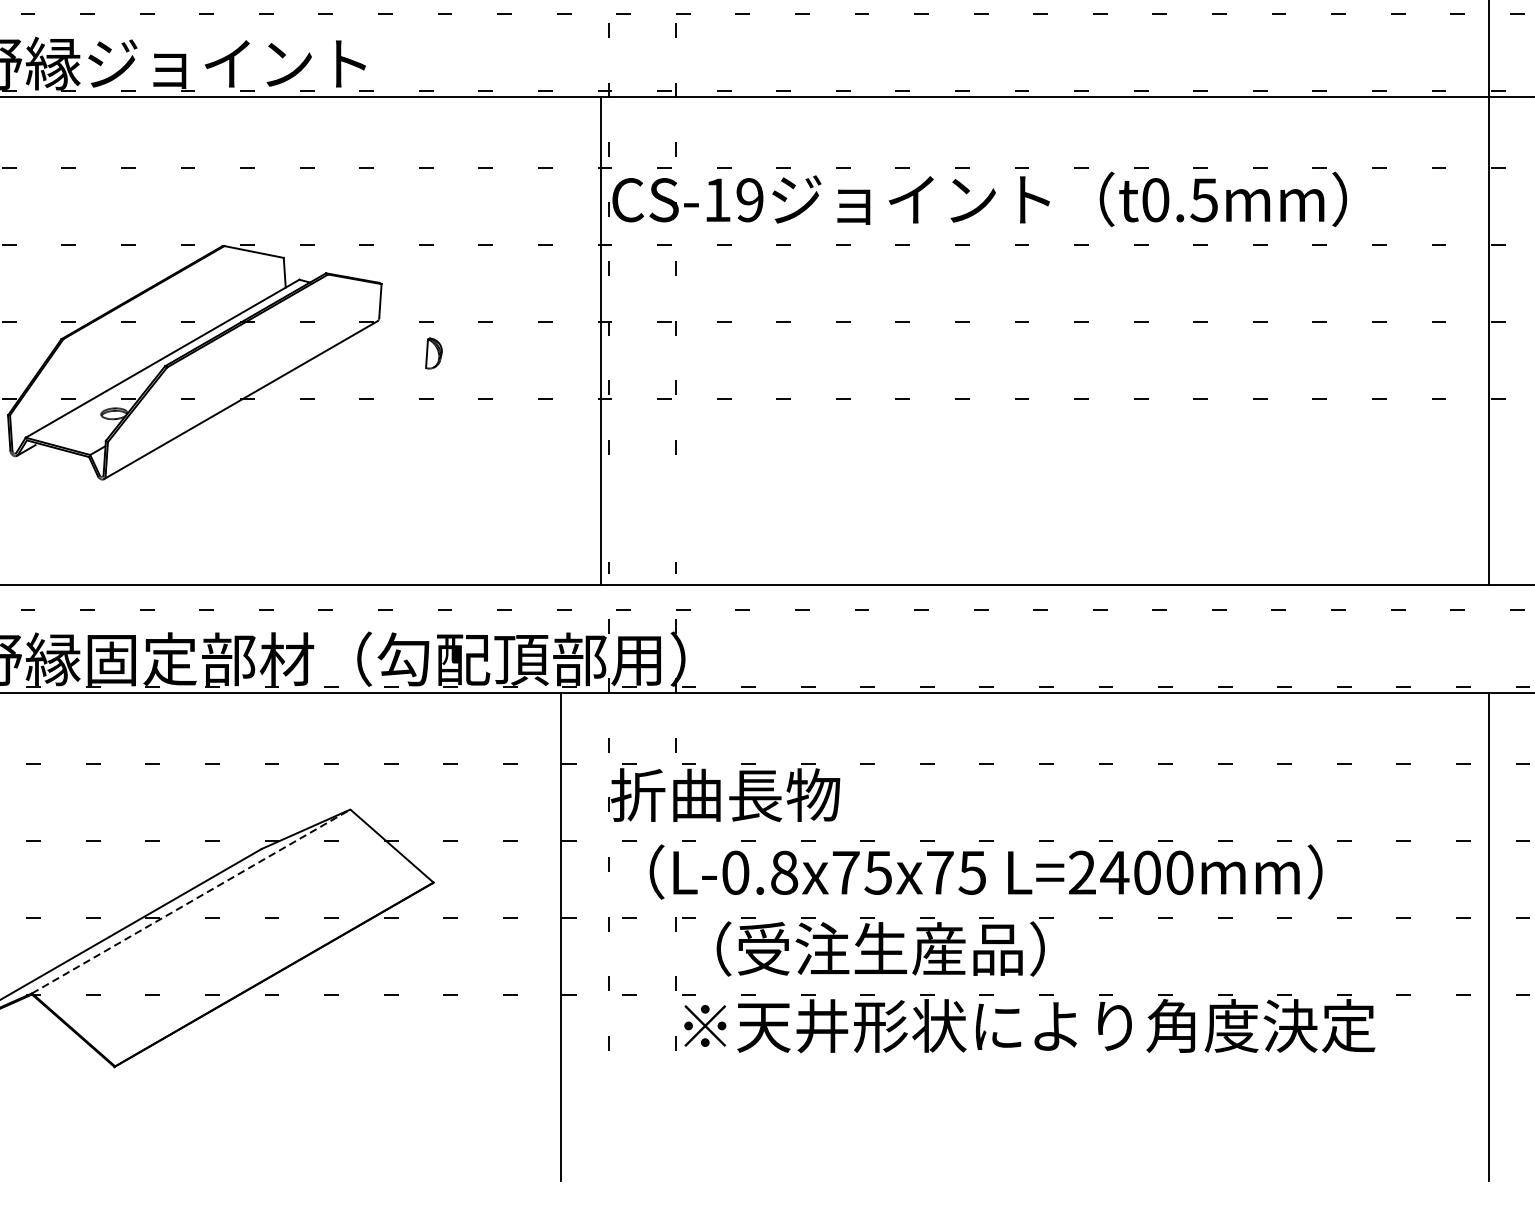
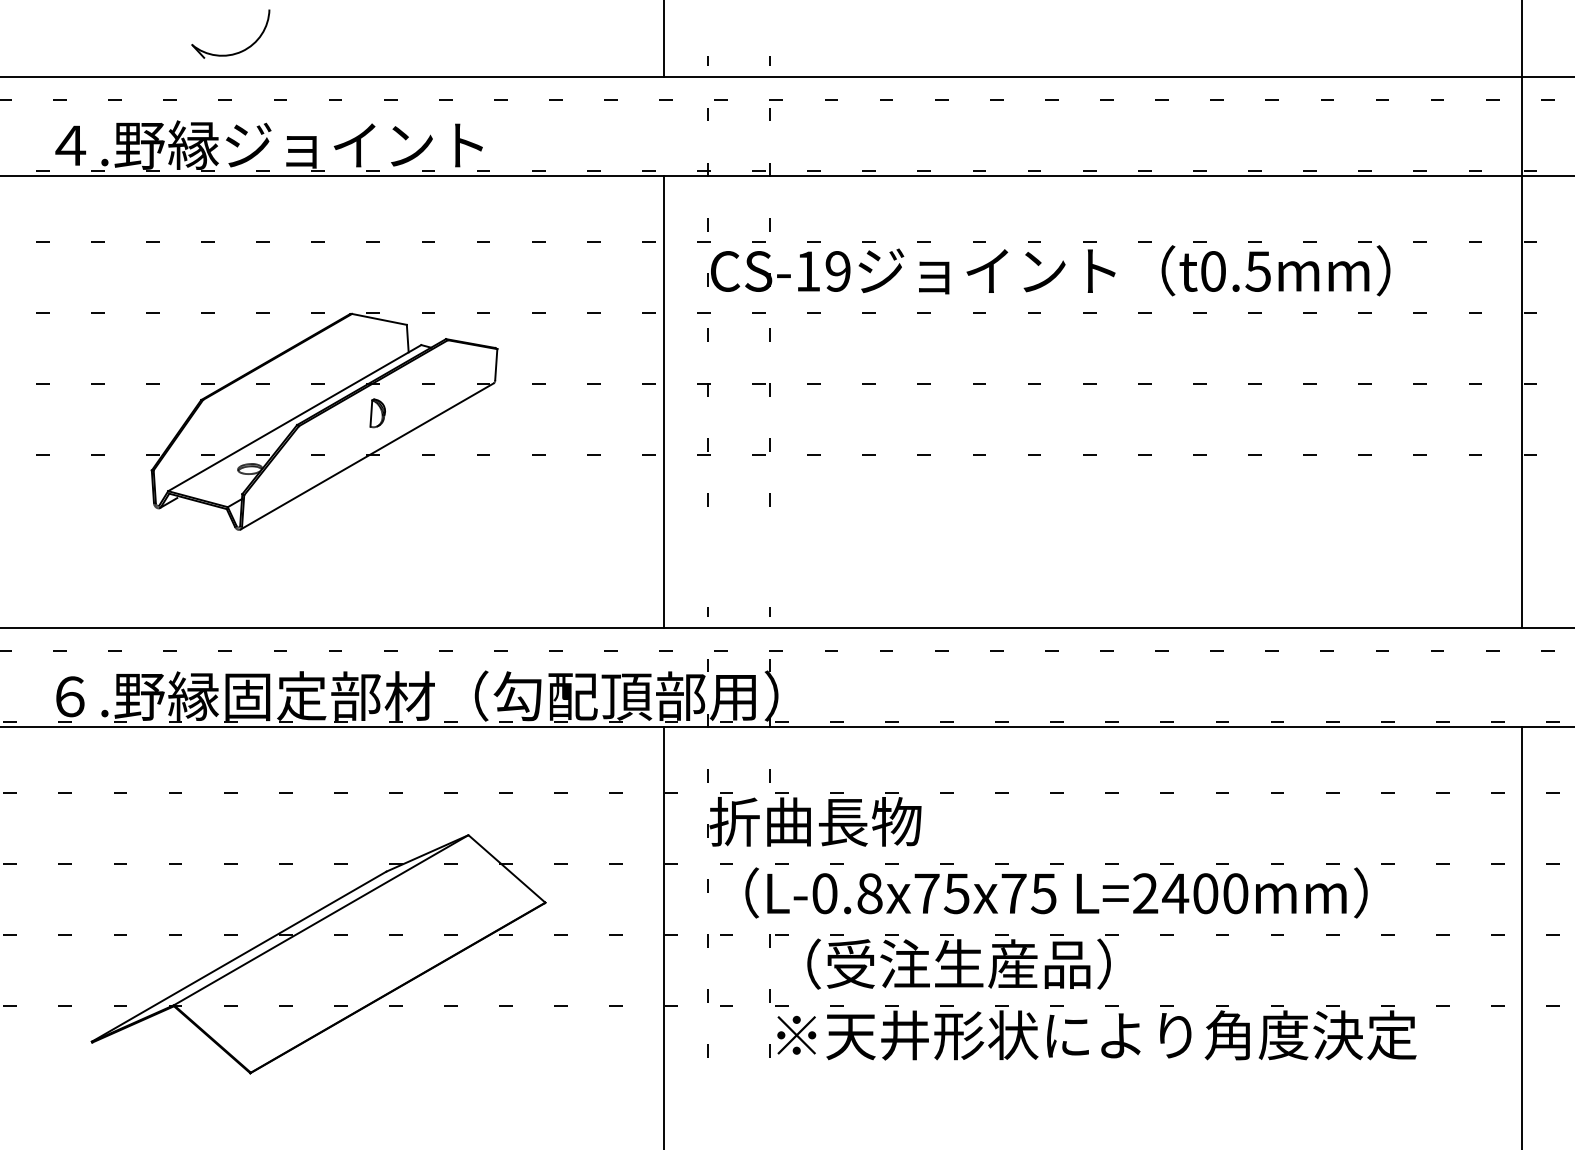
line: (601, 340) -> (663, 401), moved
part: (433, 353) -> (377, 413), moved
line: (191, 901) -> (321, 920), dashed -> solid

